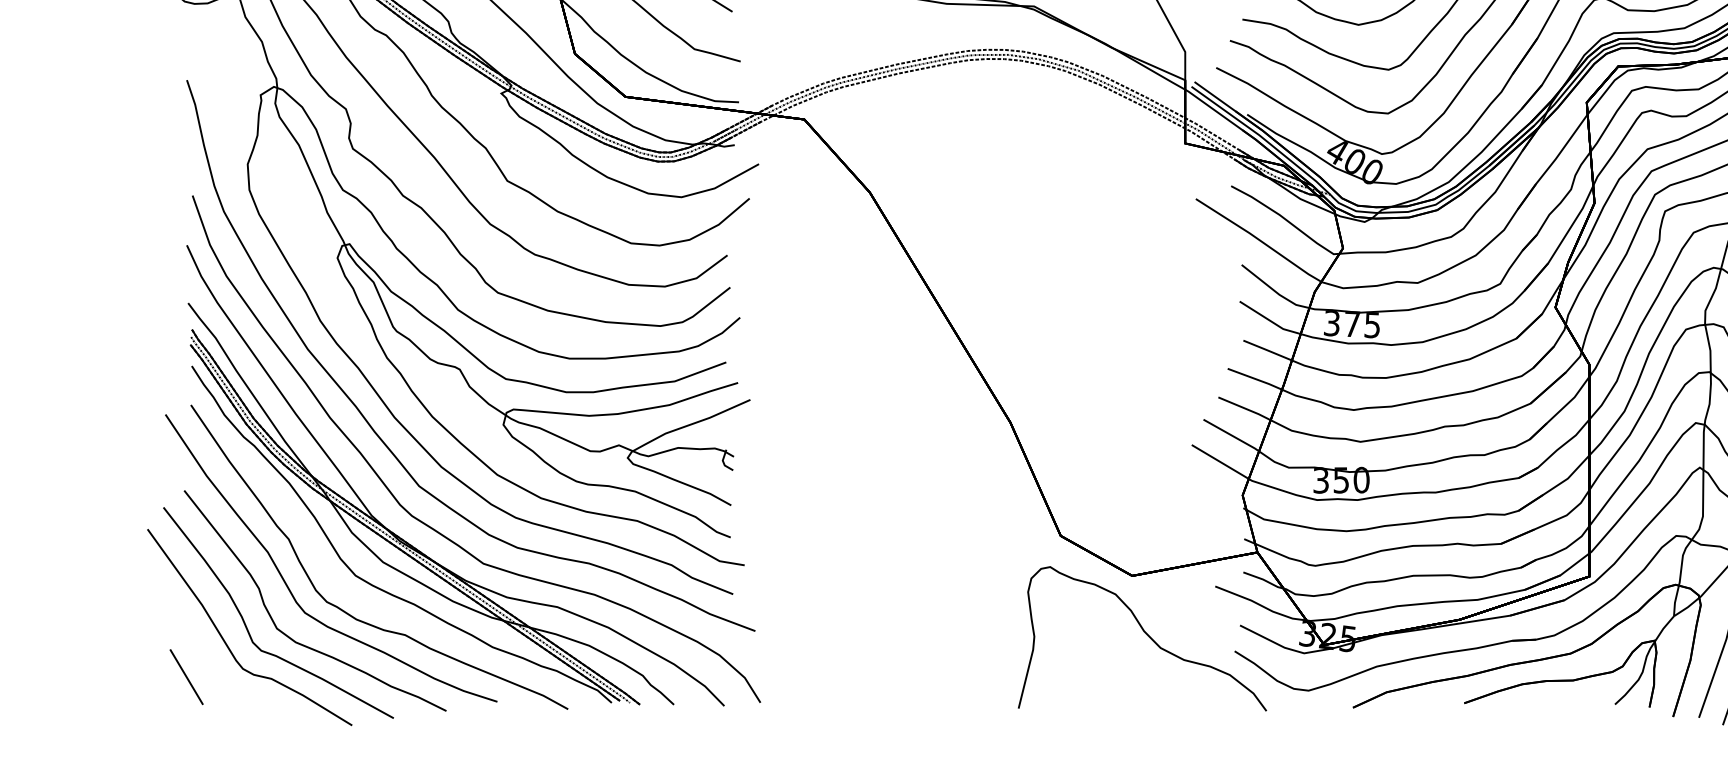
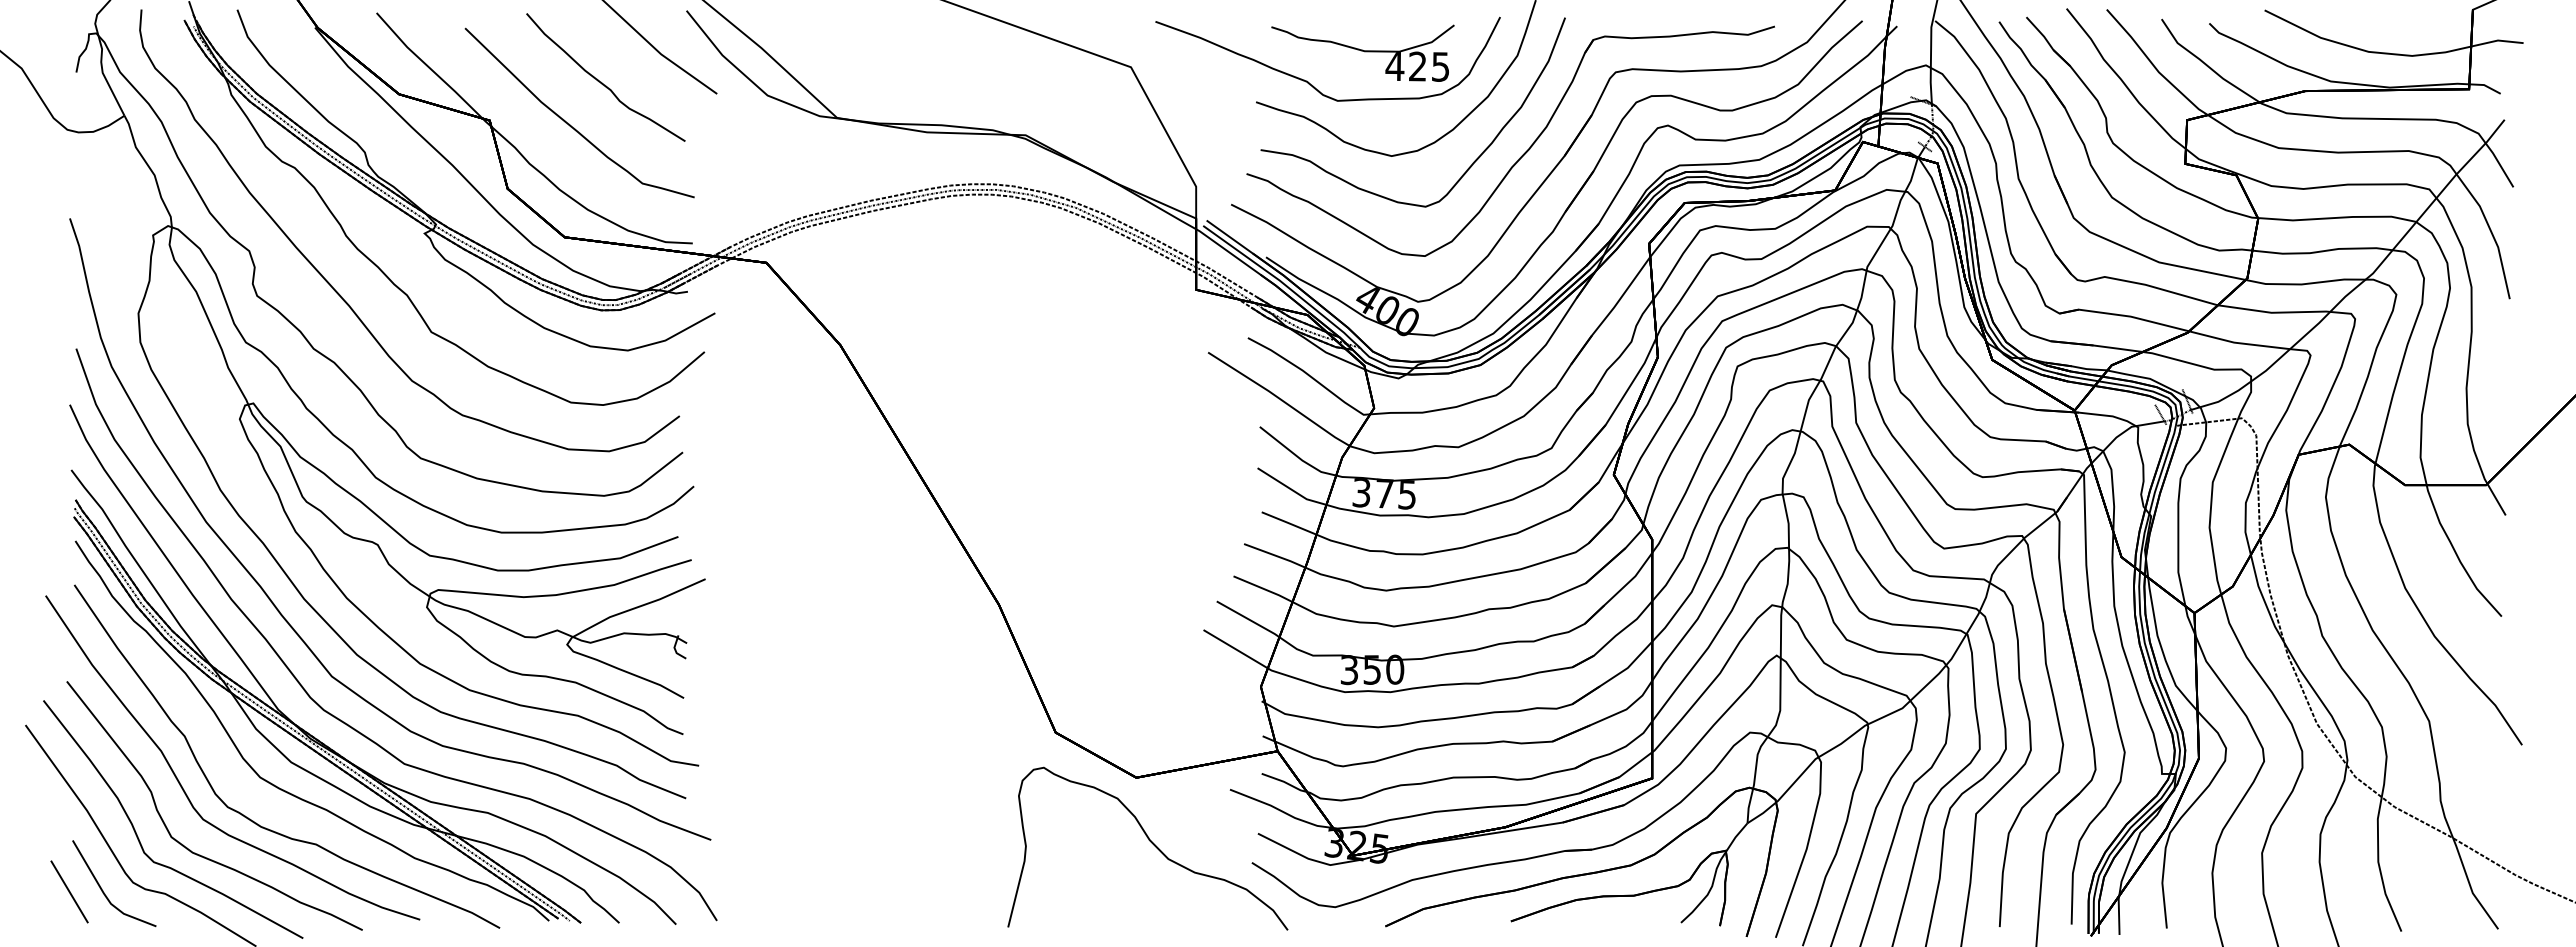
part: (215, 674) -> (102, 888), added

